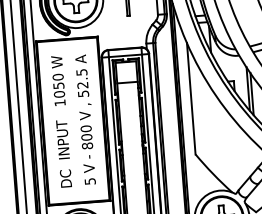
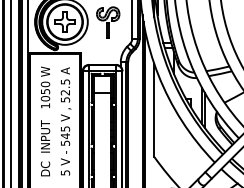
text: (86, 136) -> (65, 135), 800 -> 545

